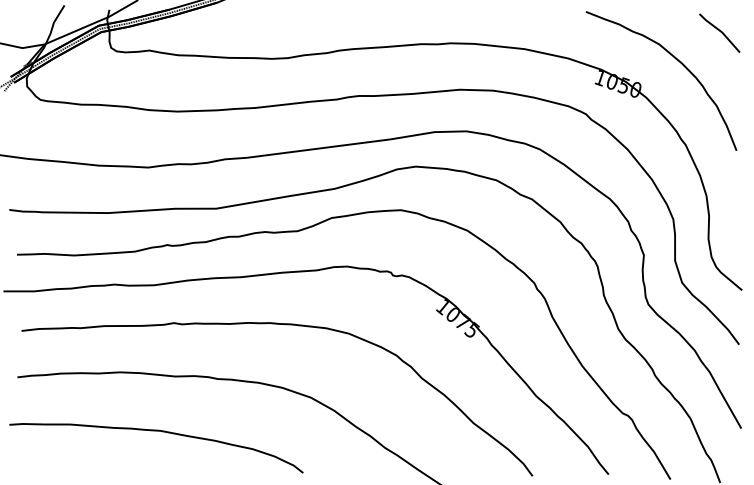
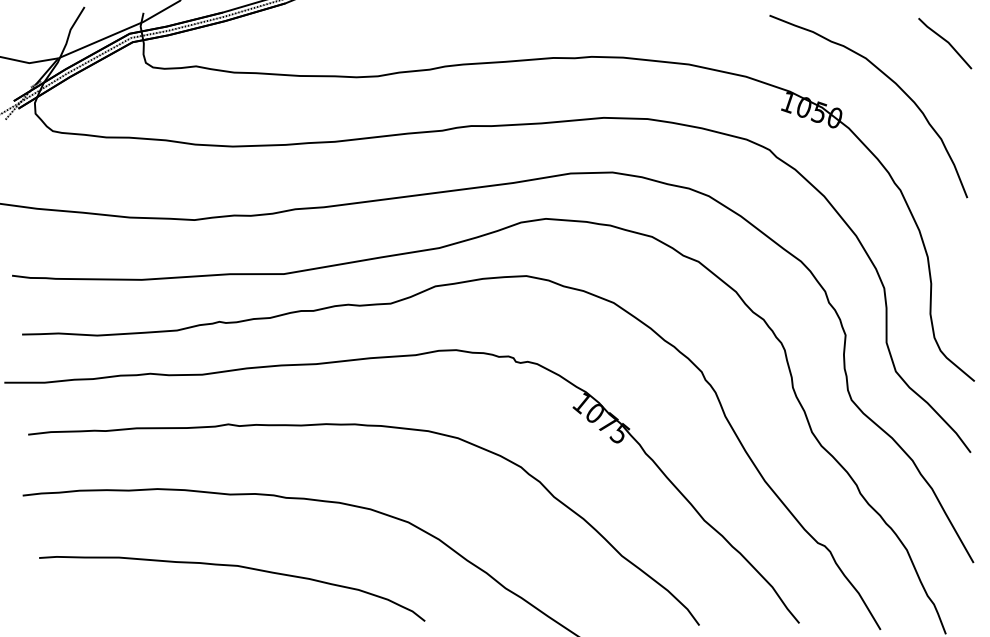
curve: (156, 431) -> (232, 566), moved

